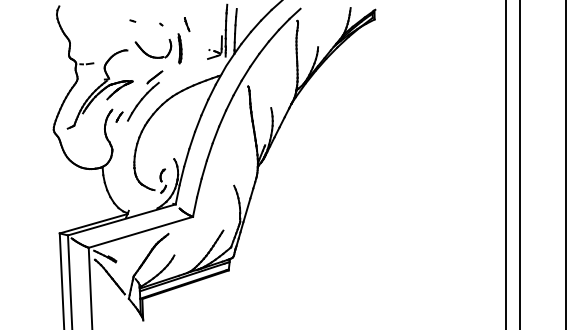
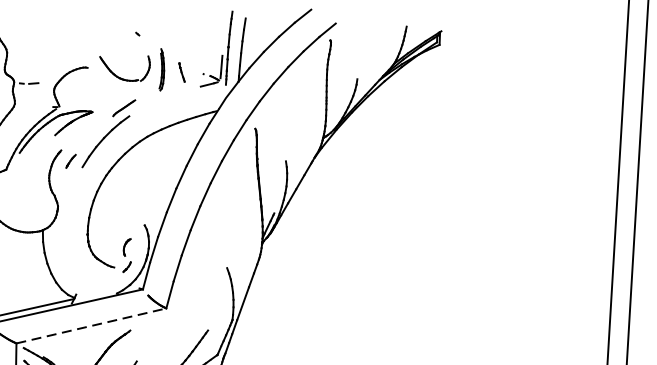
part: (132, 20) -> (97, 25), removed
line: (187, 24) -> (182, 72), moved
line: (141, 232) -> (92, 326), solid -> dashed

